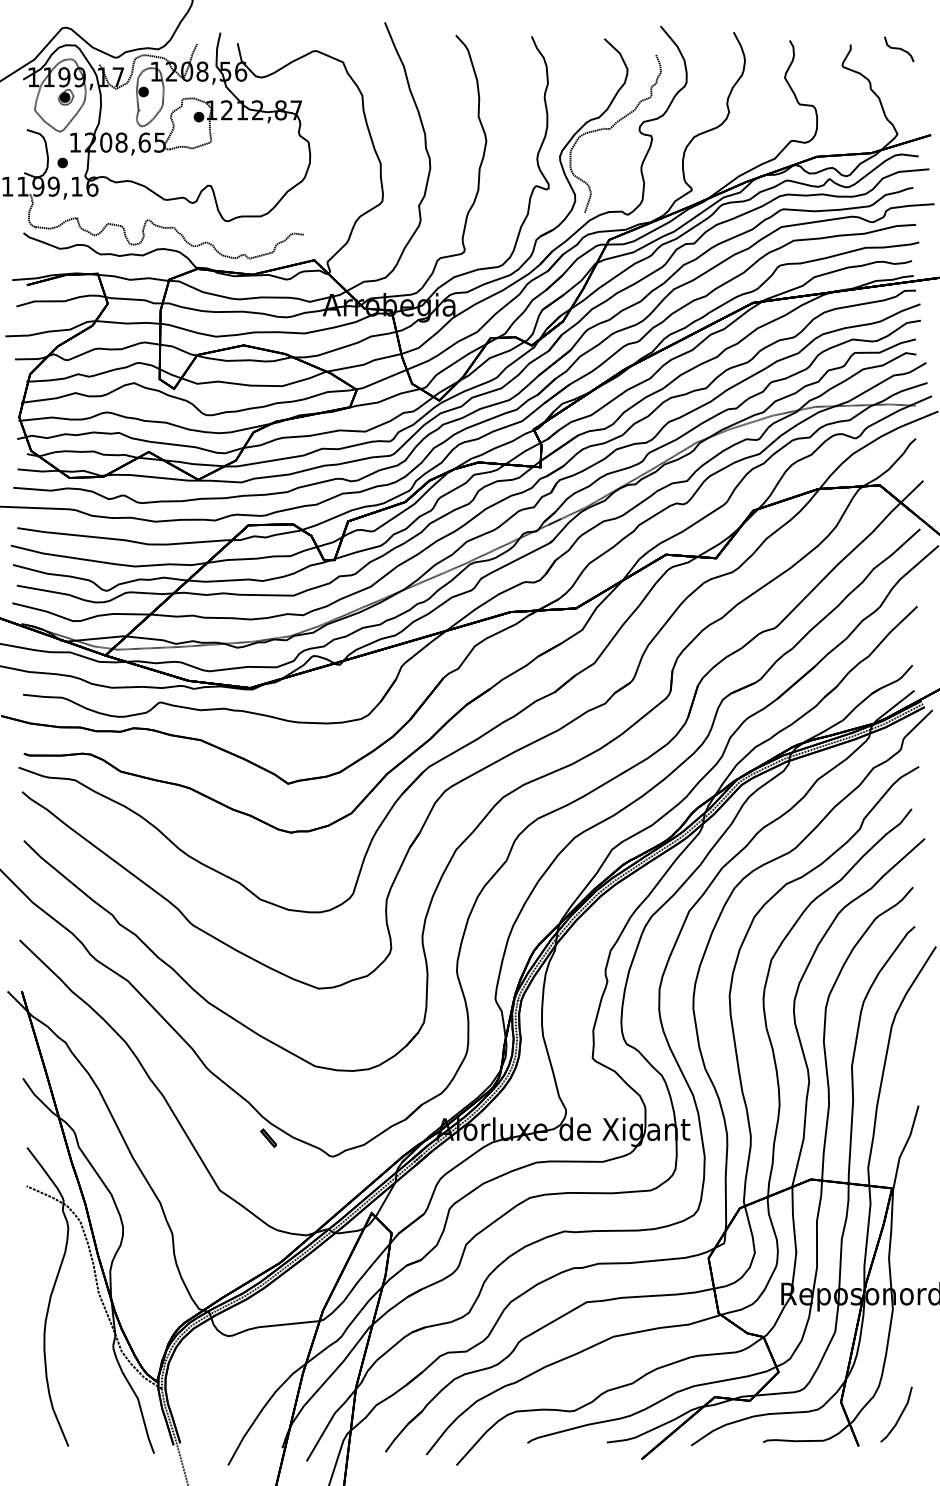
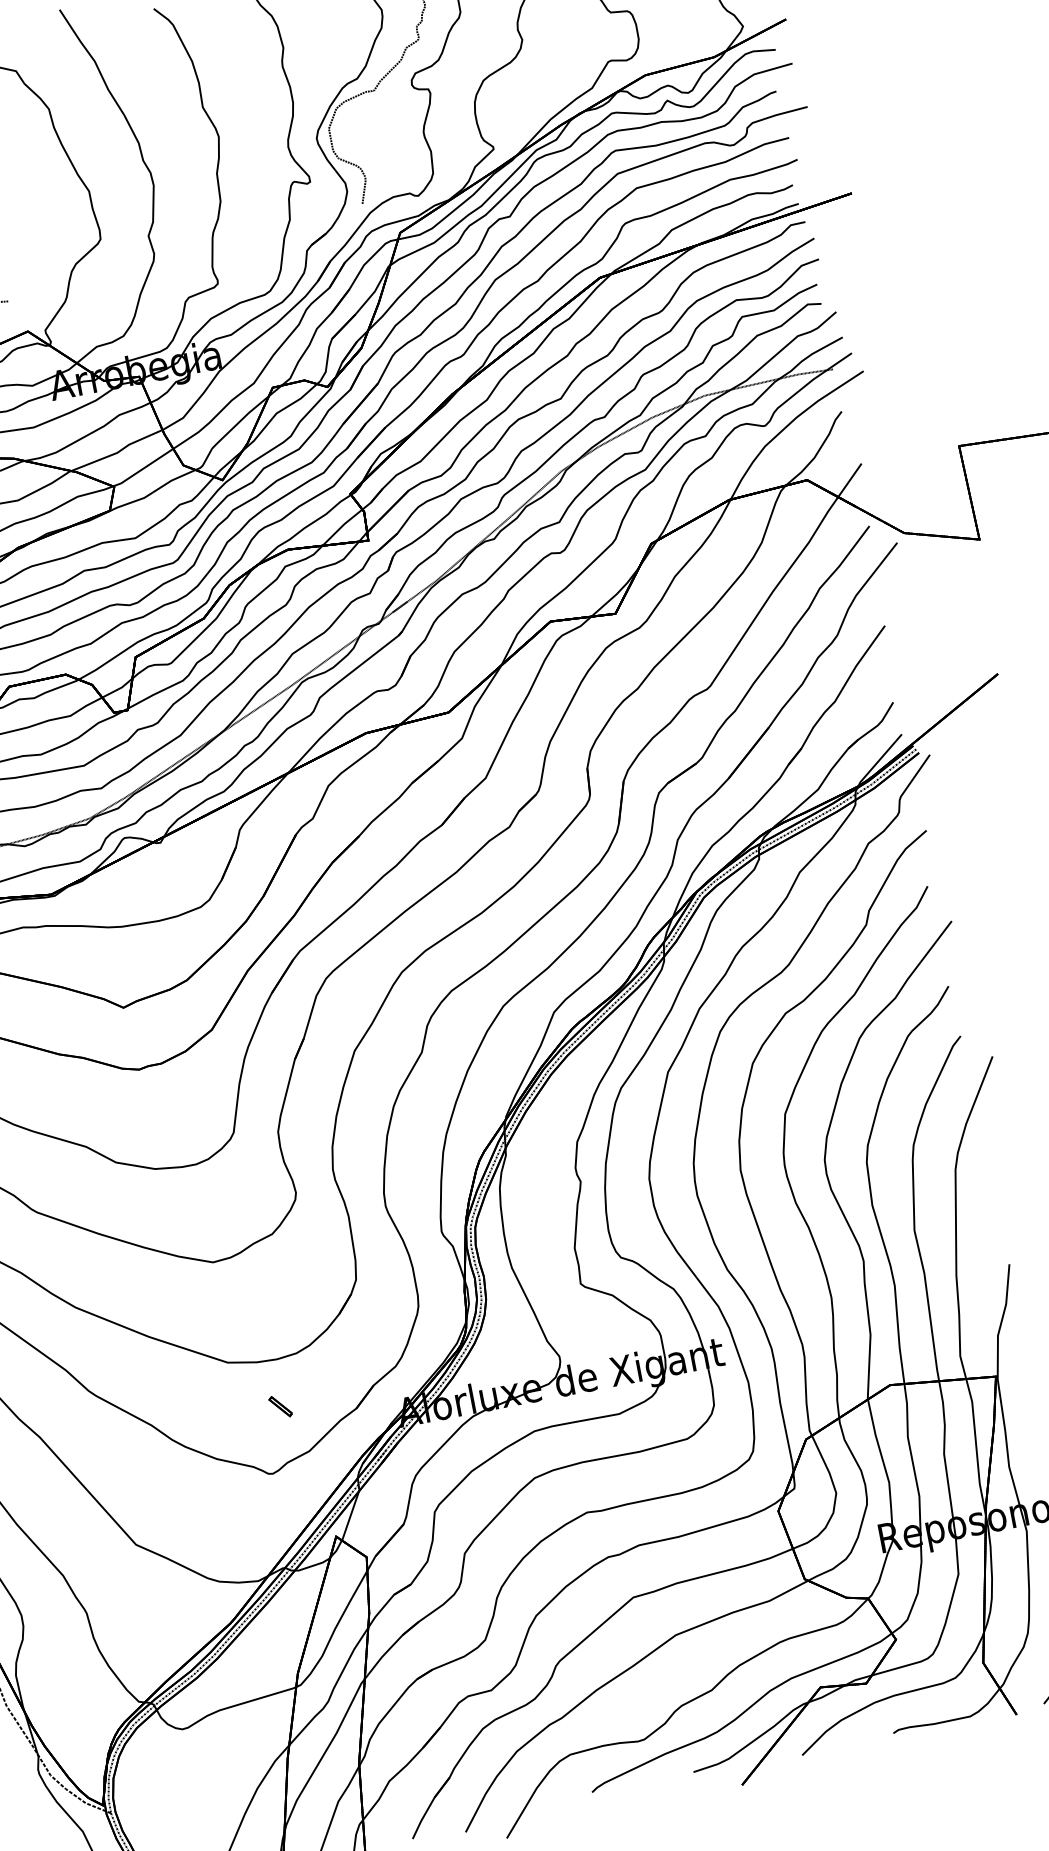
part: (268, 1137) -> (280, 1405), moved

